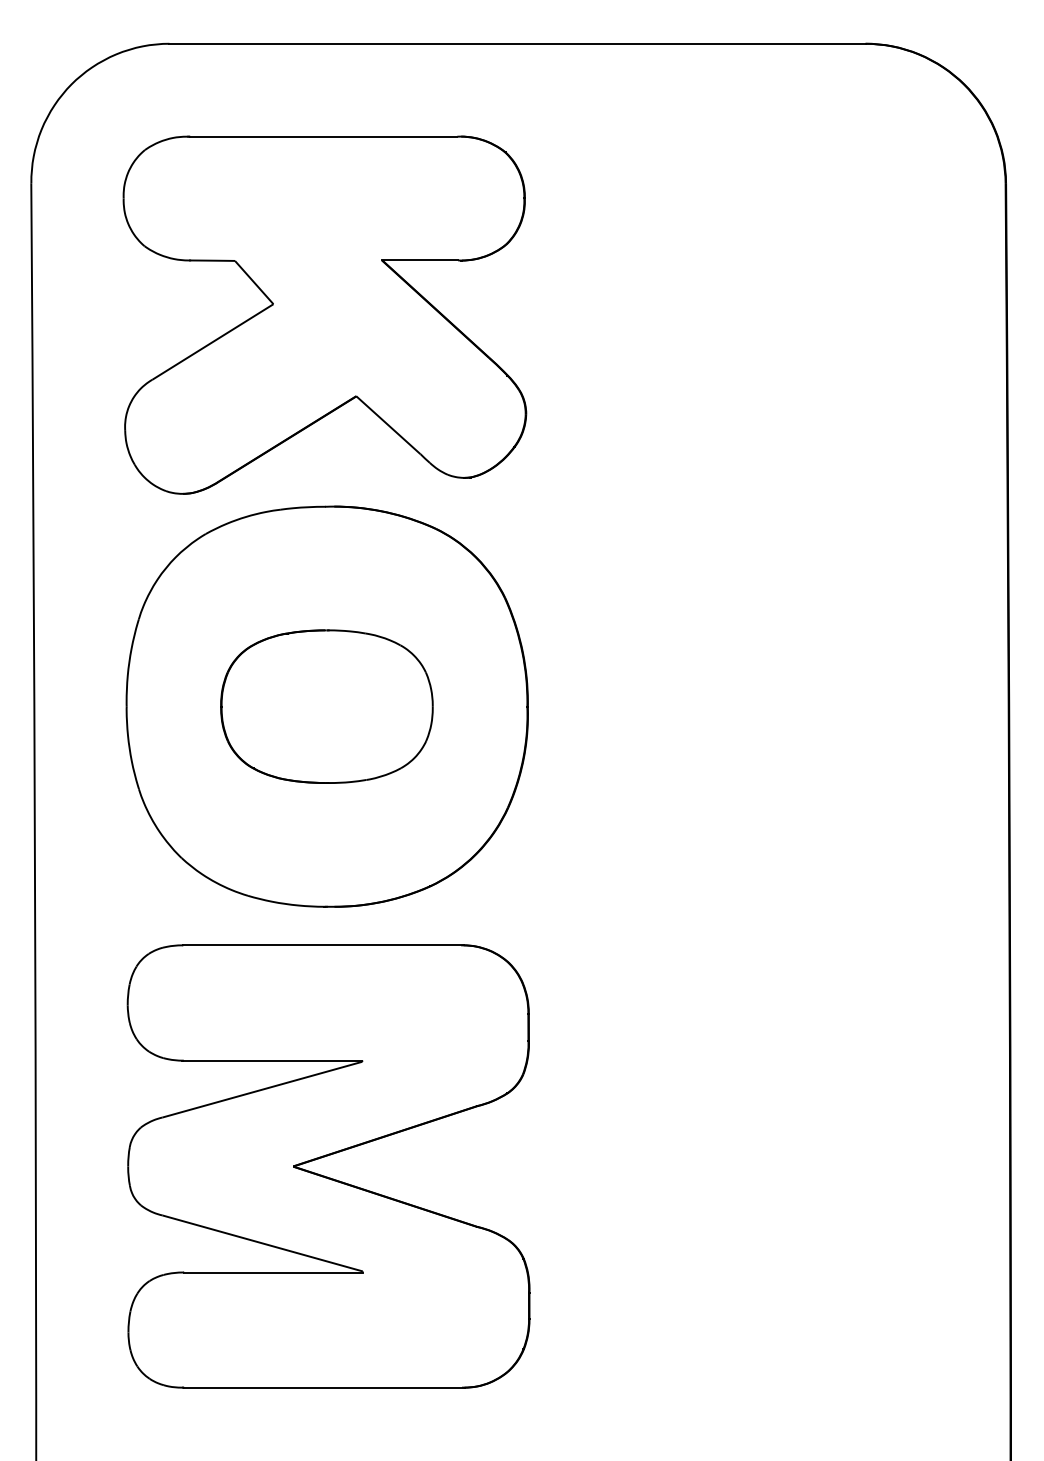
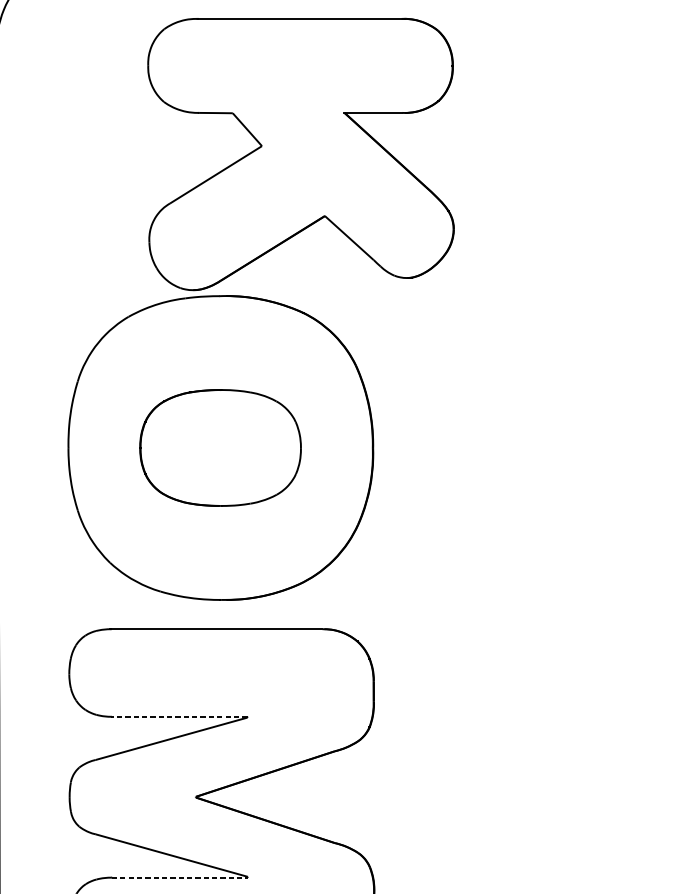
part: (324, 314) -> (300, 153), moved
line: (272, 1060) -> (179, 716), solid -> dashed
line: (273, 1272) -> (180, 877), solid -> dashed

